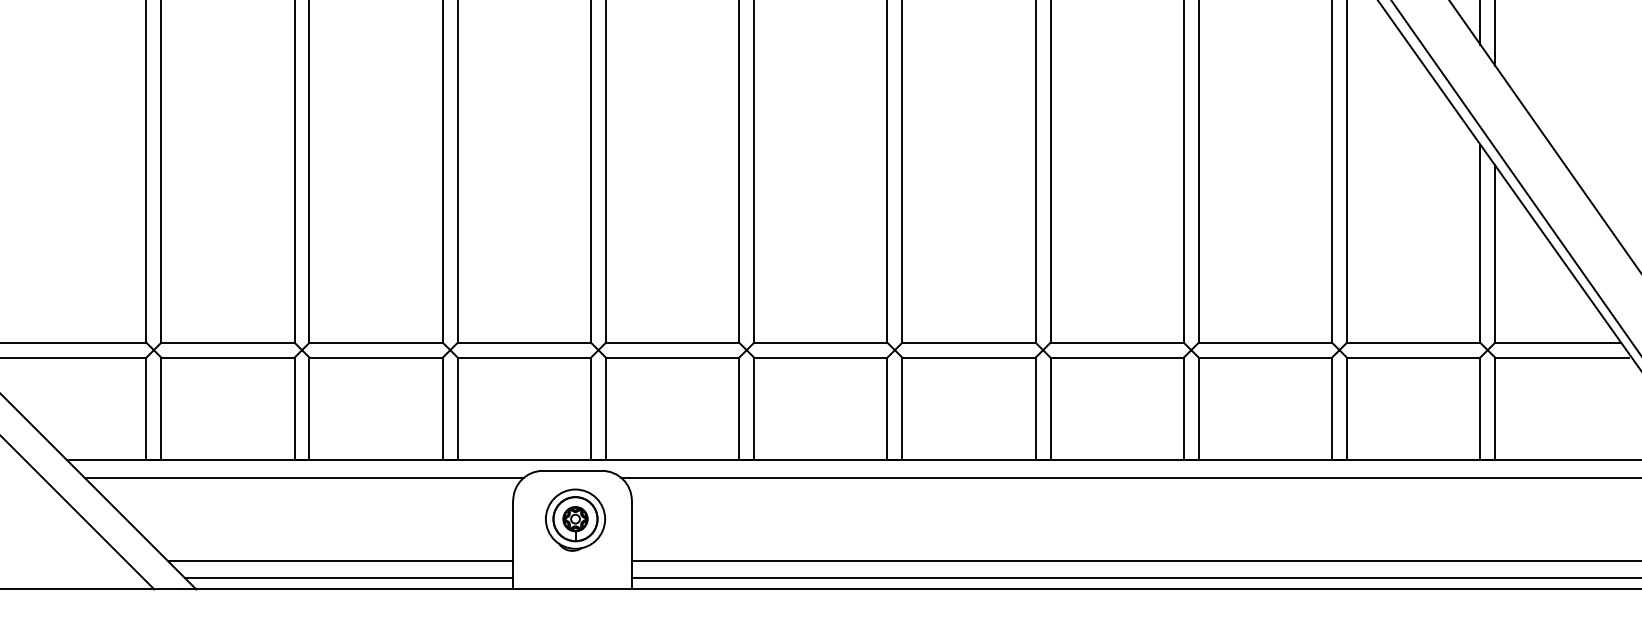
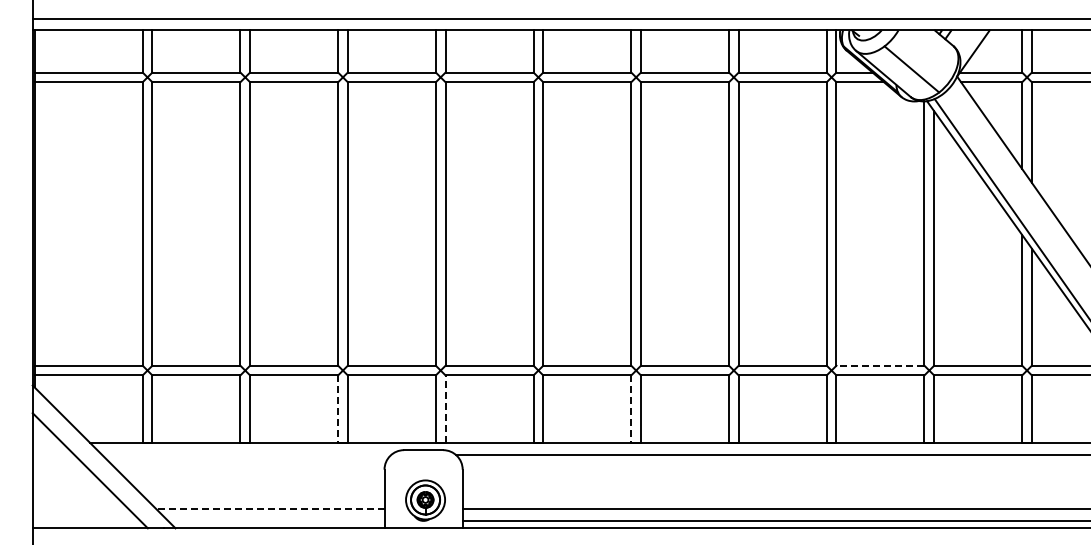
line: (1265, 342) -> (880, 365), solid -> dashed
line: (443, 409) -> (338, 409), solid -> dashed
line: (605, 409) -> (445, 409), solid -> dashed
line: (887, 409) -> (631, 409), solid -> dashed
line: (303, 477) -> (246, 454), removed
part: (575, 519) -> (425, 500), moved
line: (340, 560) -> (270, 509), solid -> dashed
line: (349, 579) -> (276, 521), removed

